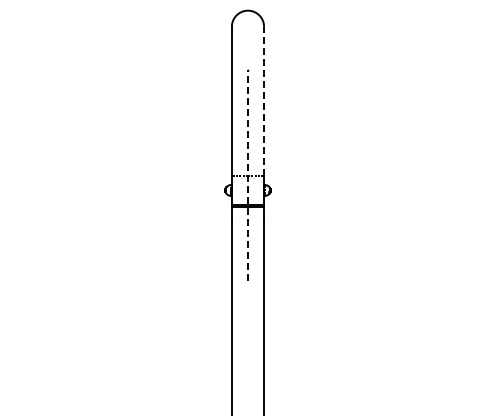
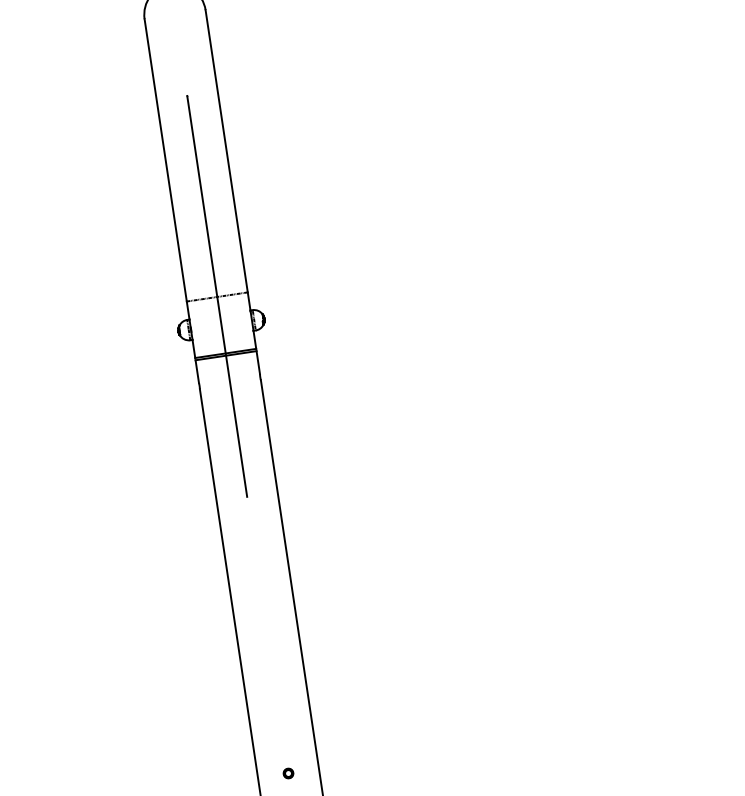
line: (264, 100) -> (227, 149), dashed -> solid
line: (247, 175) -> (216, 296), dashed -> solid

